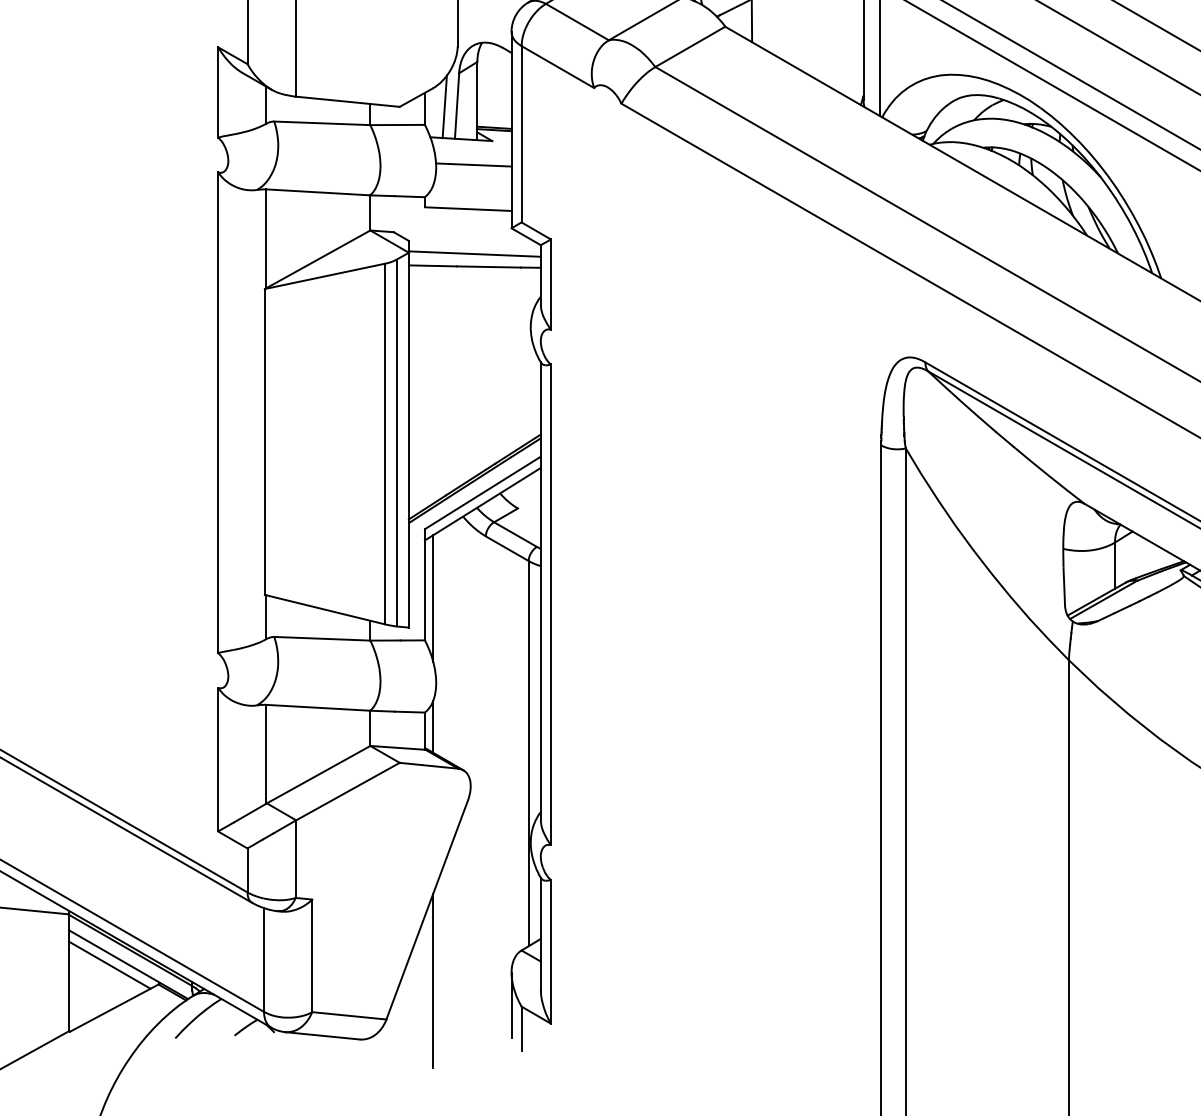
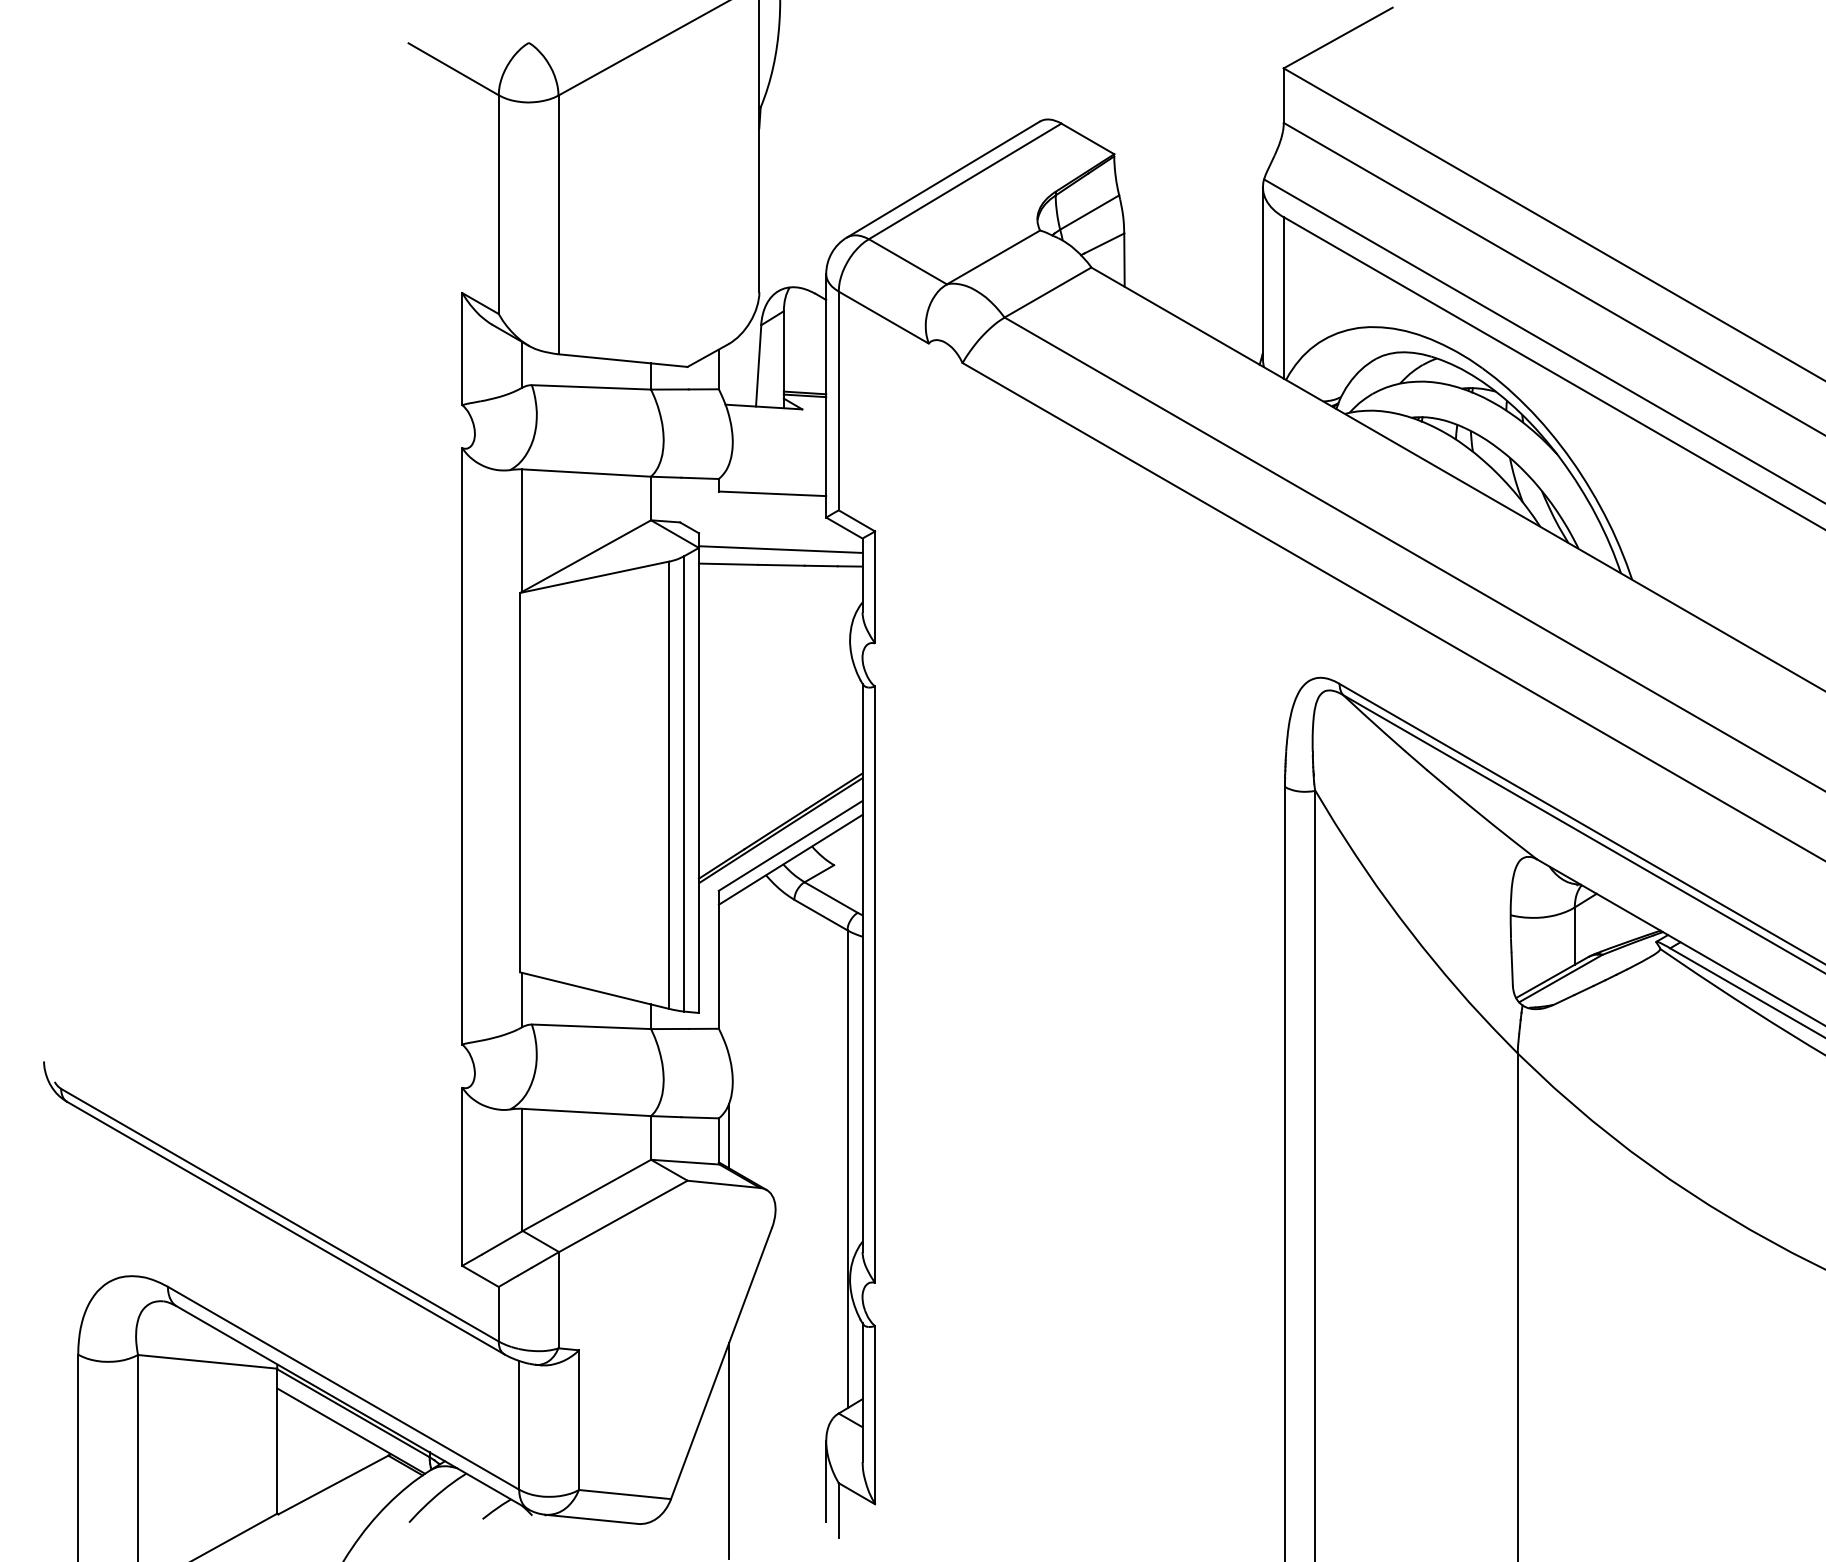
line: (444, 106) -> (743, 366), removed
line: (473, 165) -> (779, 439), removed
line: (433, 598) -> (729, 976), removed
line: (109, 964) -> (327, 1431), removed

